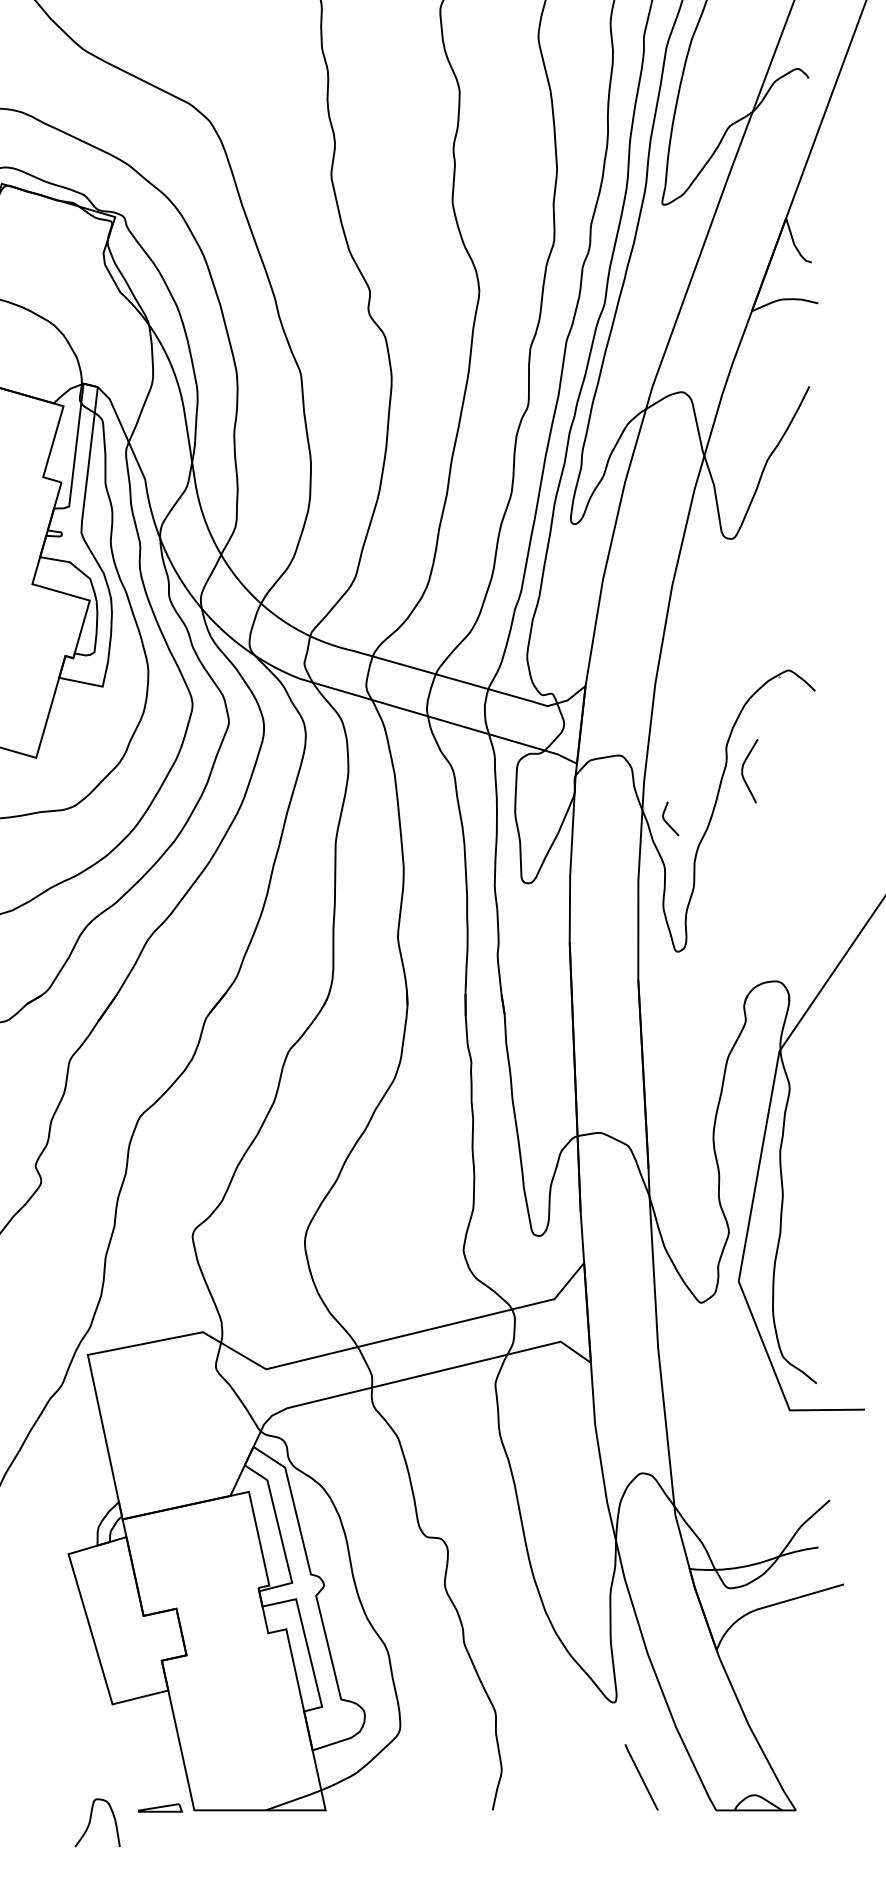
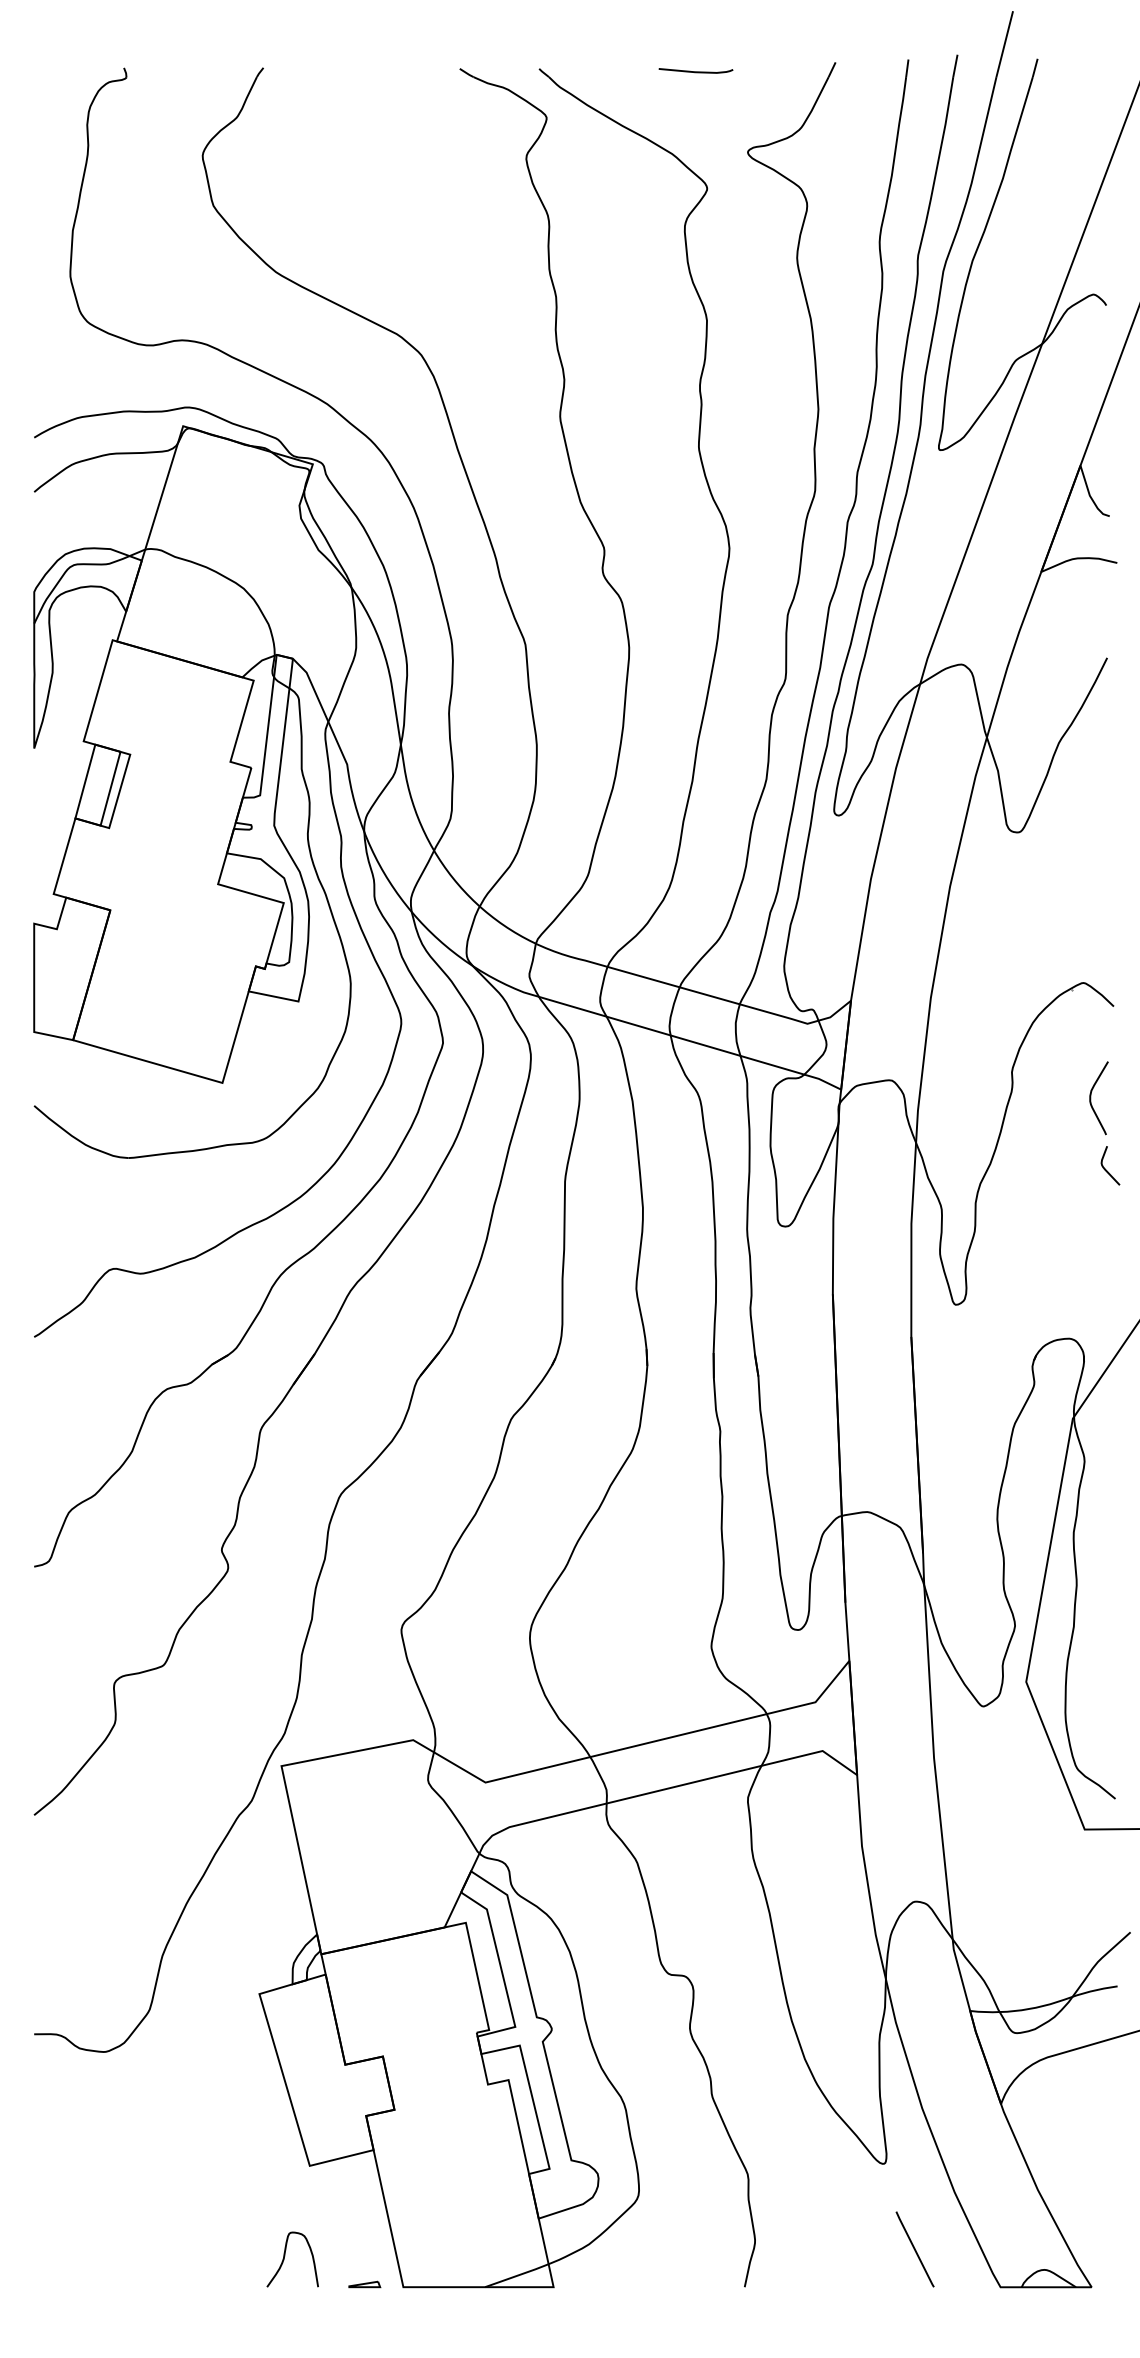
curve: (743, 771) -> (1091, 1098), moved
curve: (667, 822) -> (1106, 1169), moved
part: (160, 1808) -> (364, 2284), size x0.62
curve: (91, 1820) -> (285, 2256), moved

